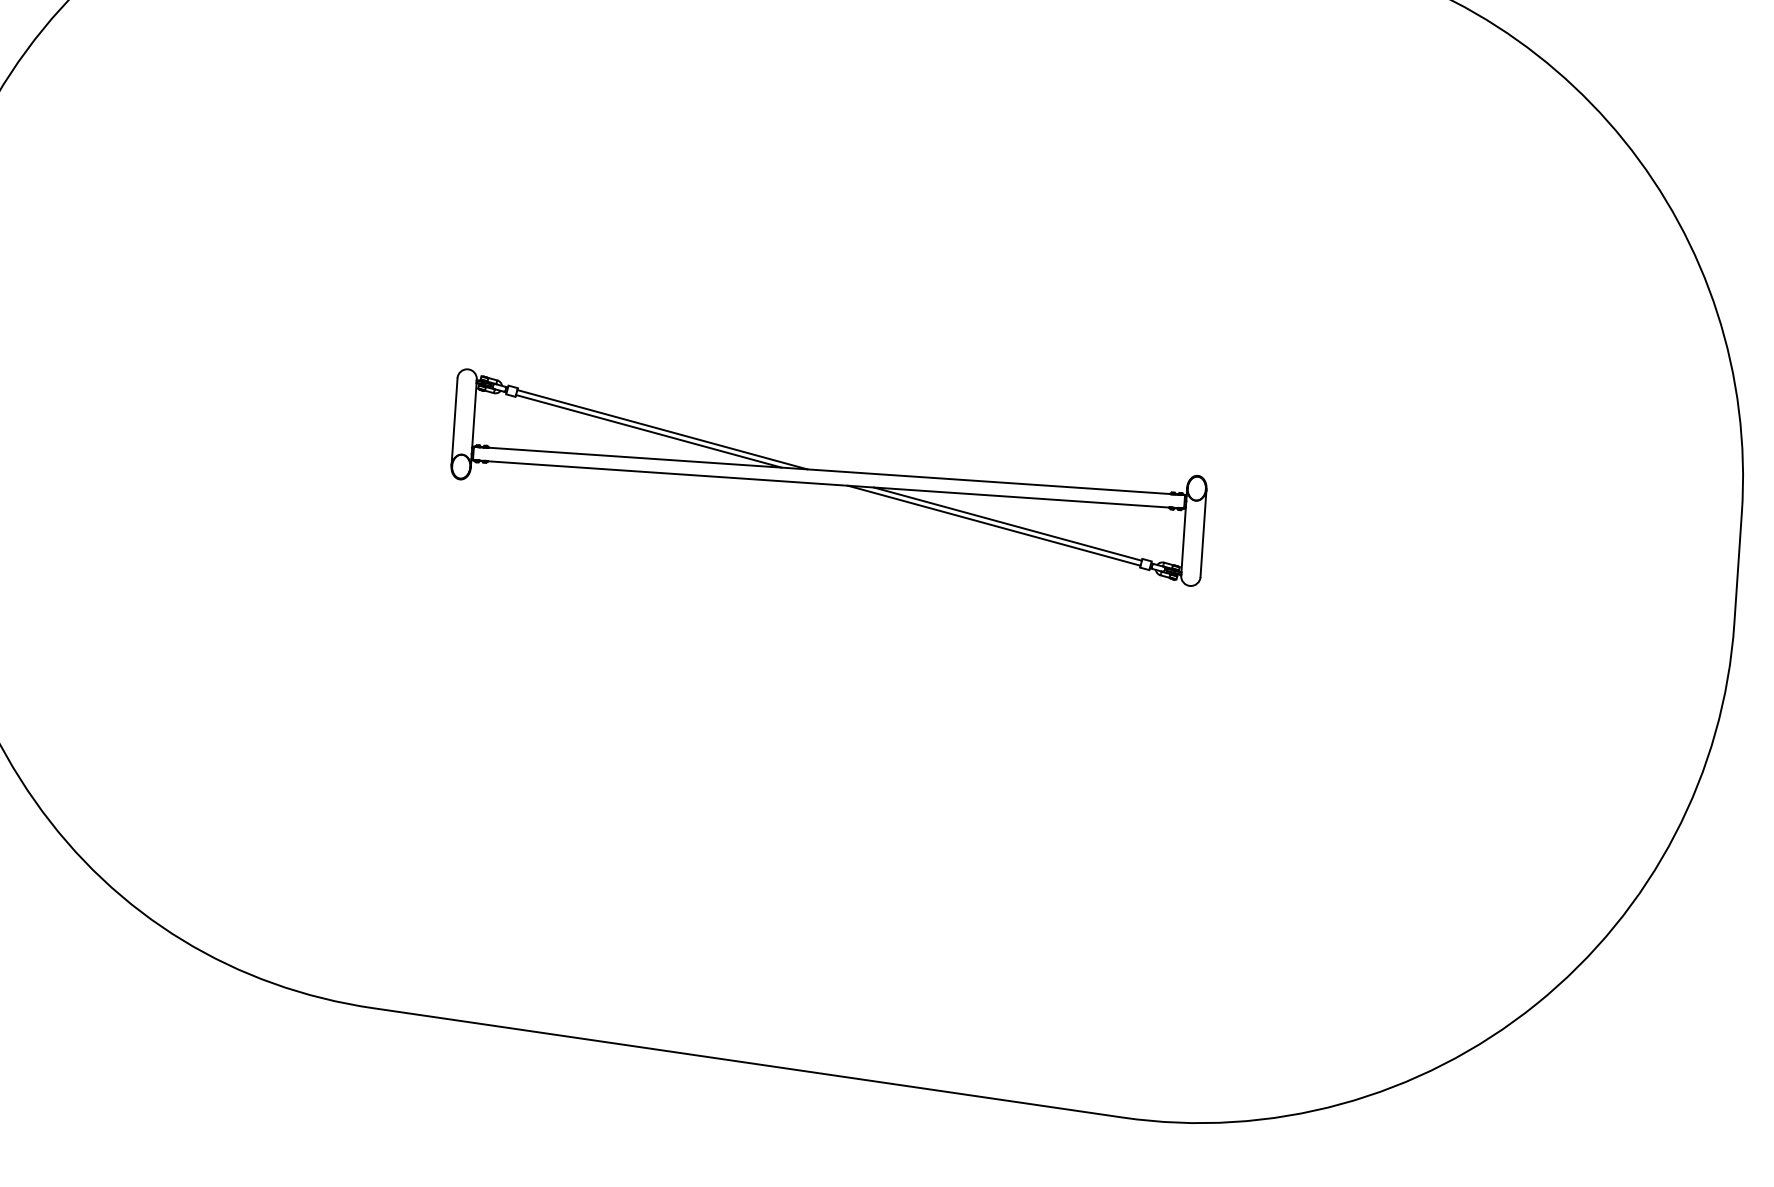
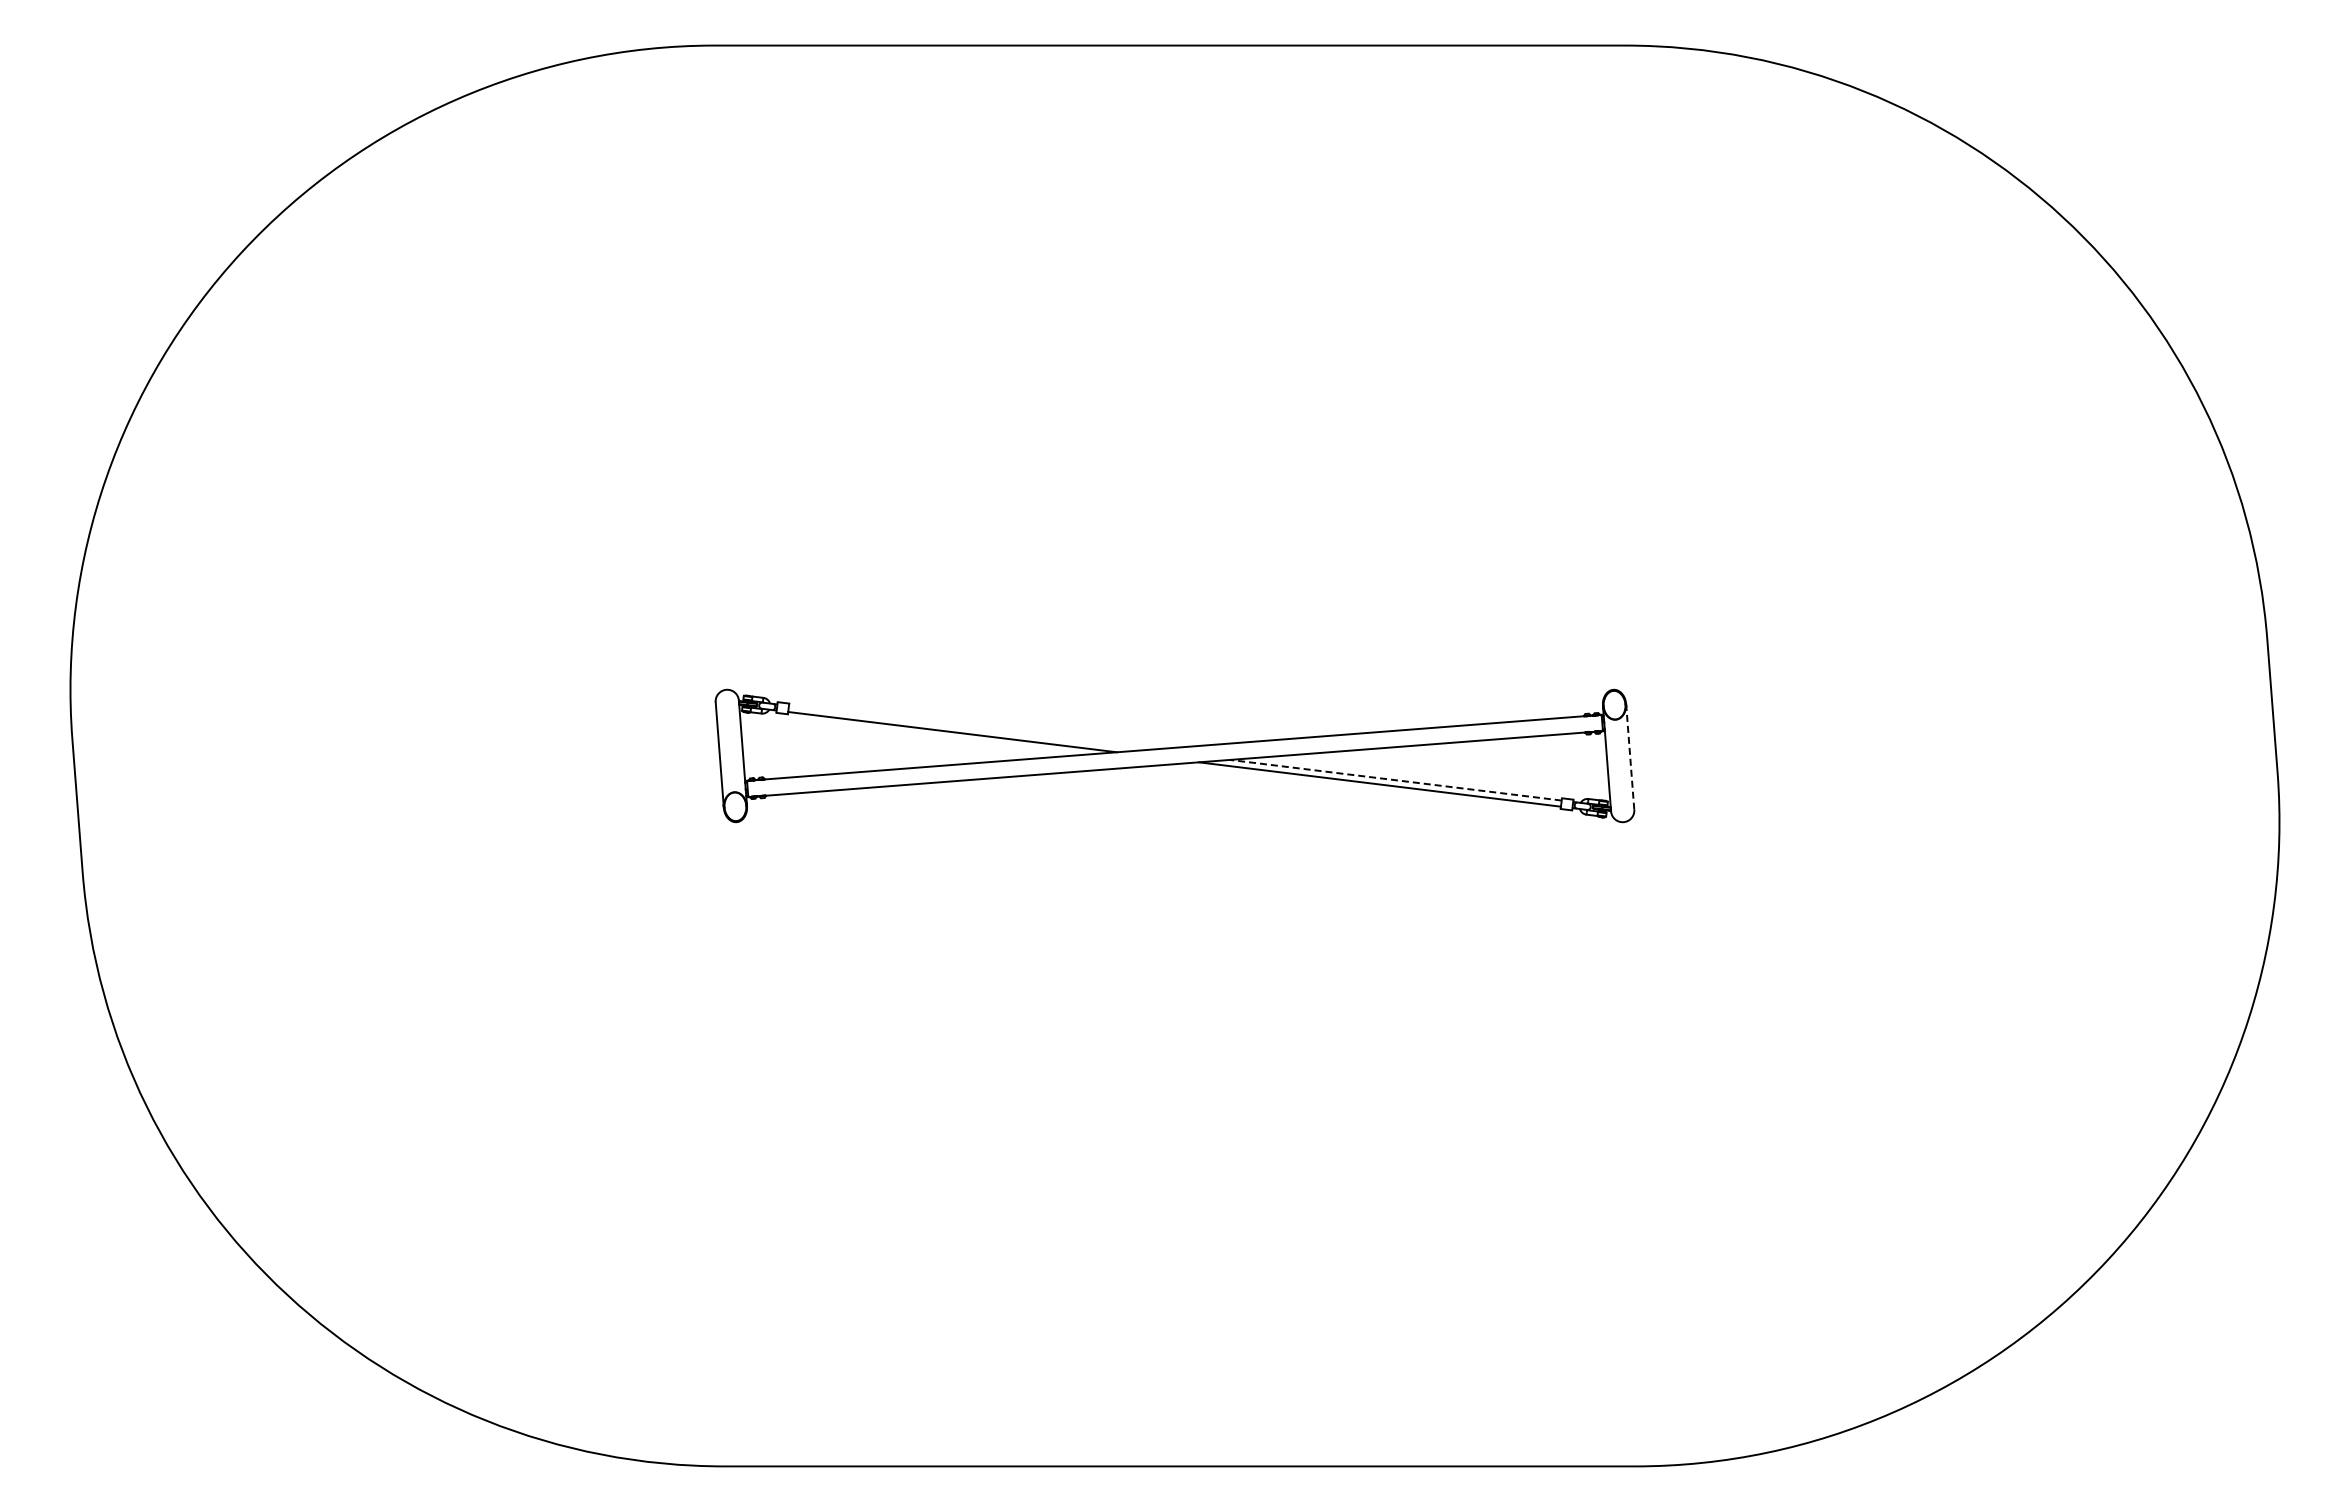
line: (661, 429) -> (967, 727), removed
line: (1007, 524) -> (1395, 780), solid -> dashed
line: (1203, 534) -> (1630, 758), solid -> dashed

